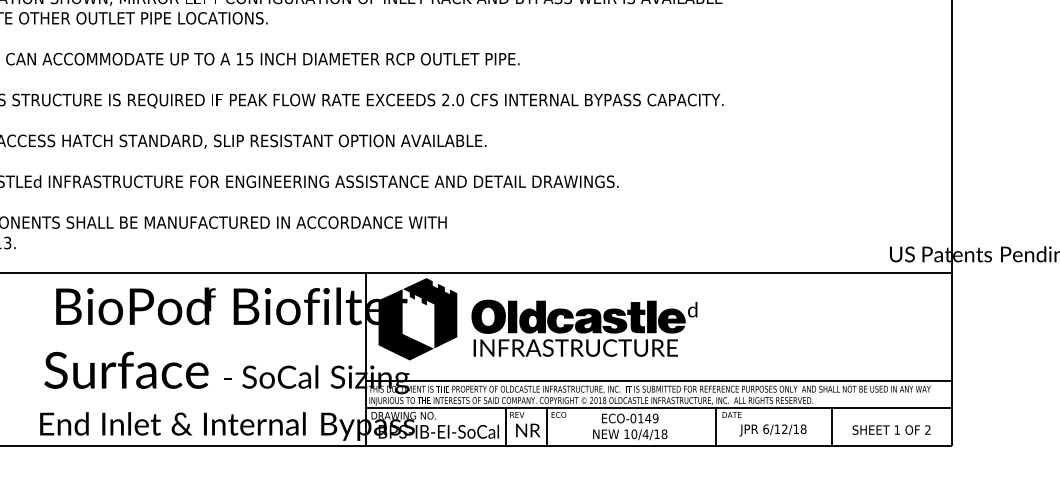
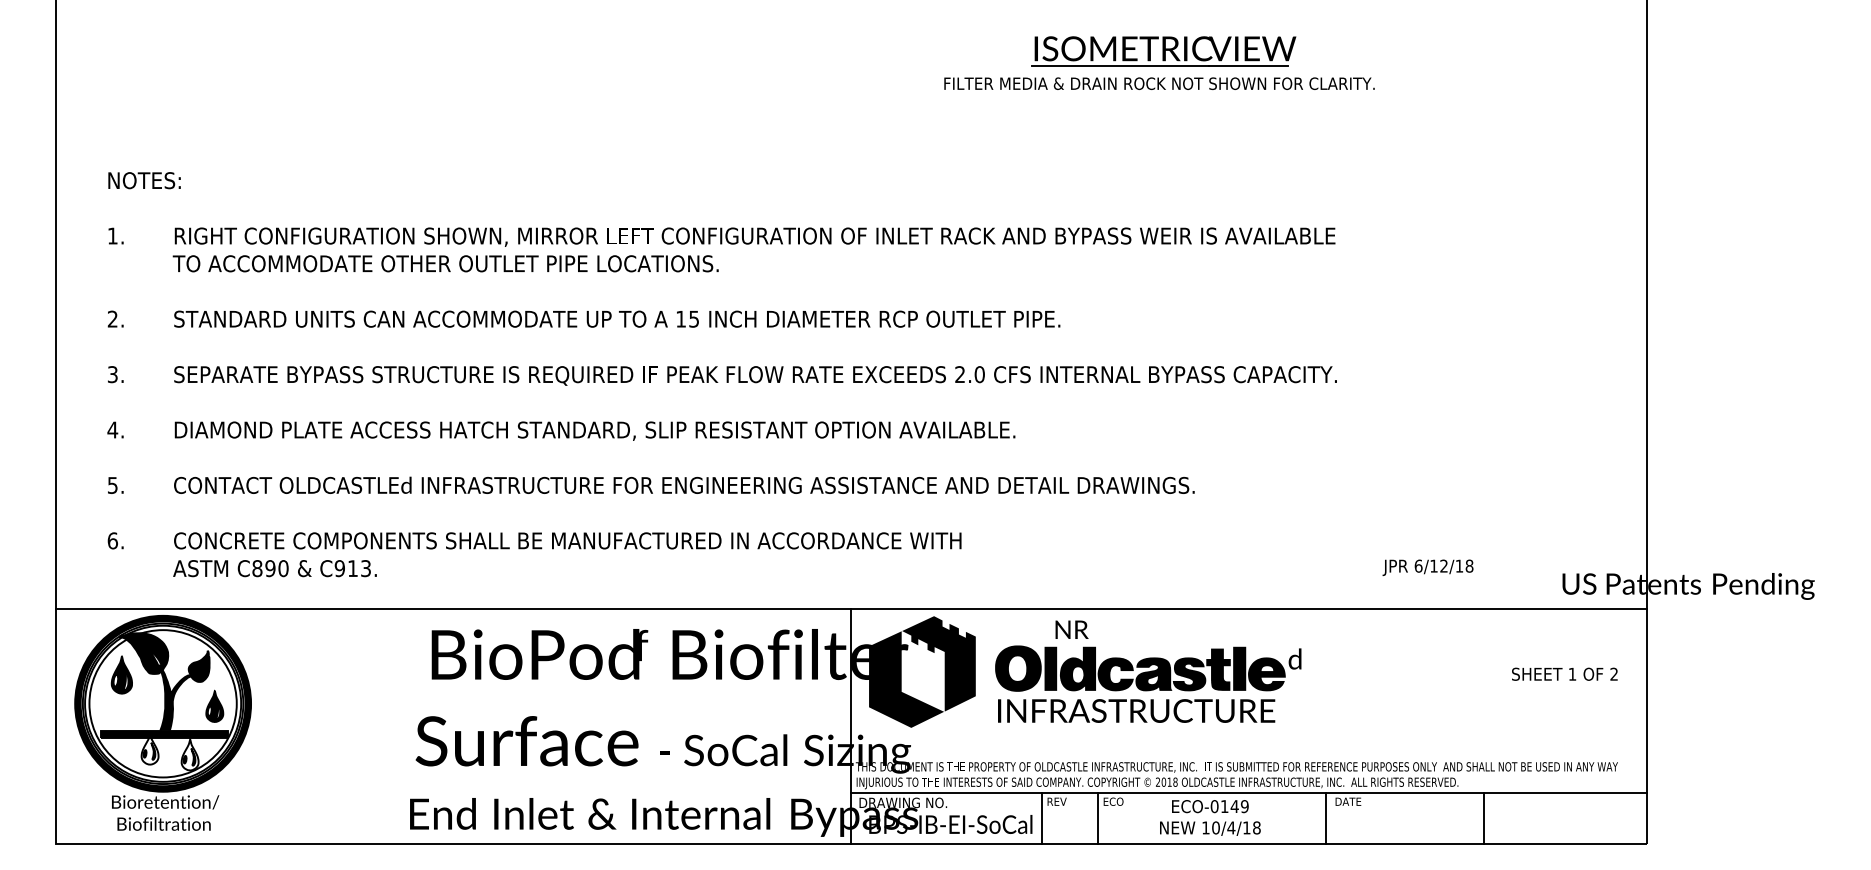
line: (658, 380) -> (1248, 755), removed
text: (891, 429) -> (1564, 673), moved
text: (527, 430) -> (1071, 629), moved
text: (772, 430) -> (1427, 567), moved

